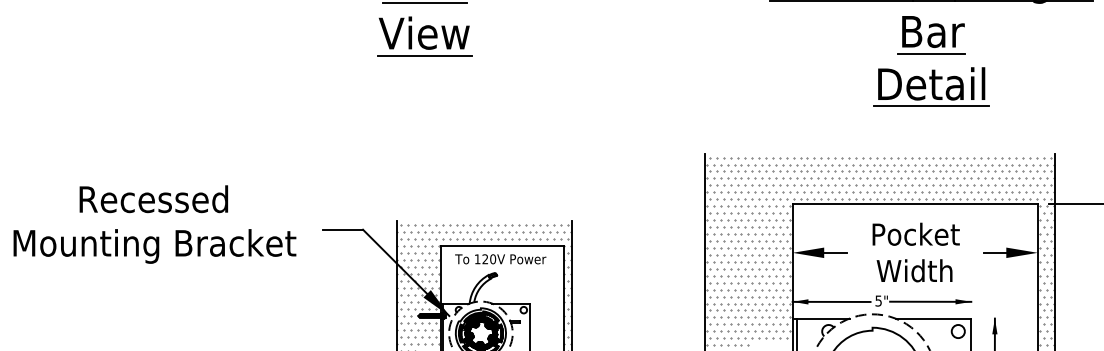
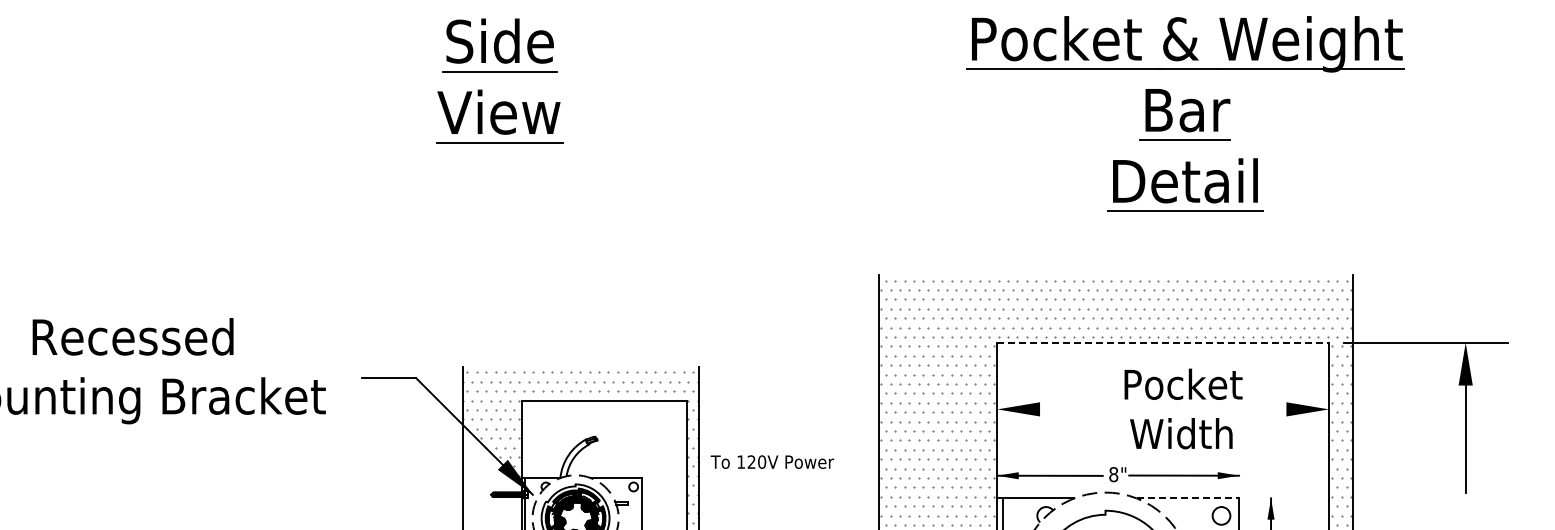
line: (915, 203) -> (1163, 342), solid -> dashed
line: (835, 252) -> (1055, 409), removed
text: (916, 252) -> (1183, 408), moved
line: (995, 252) -> (1271, 409), removed
text: (500, 258) -> (772, 461), moved
text: (878, 300) -> (1113, 474), 5" -> 8"
hatch: (418, 305) -> (490, 480), removed
line: (933, 318) -> (1188, 498), solid -> dashed

